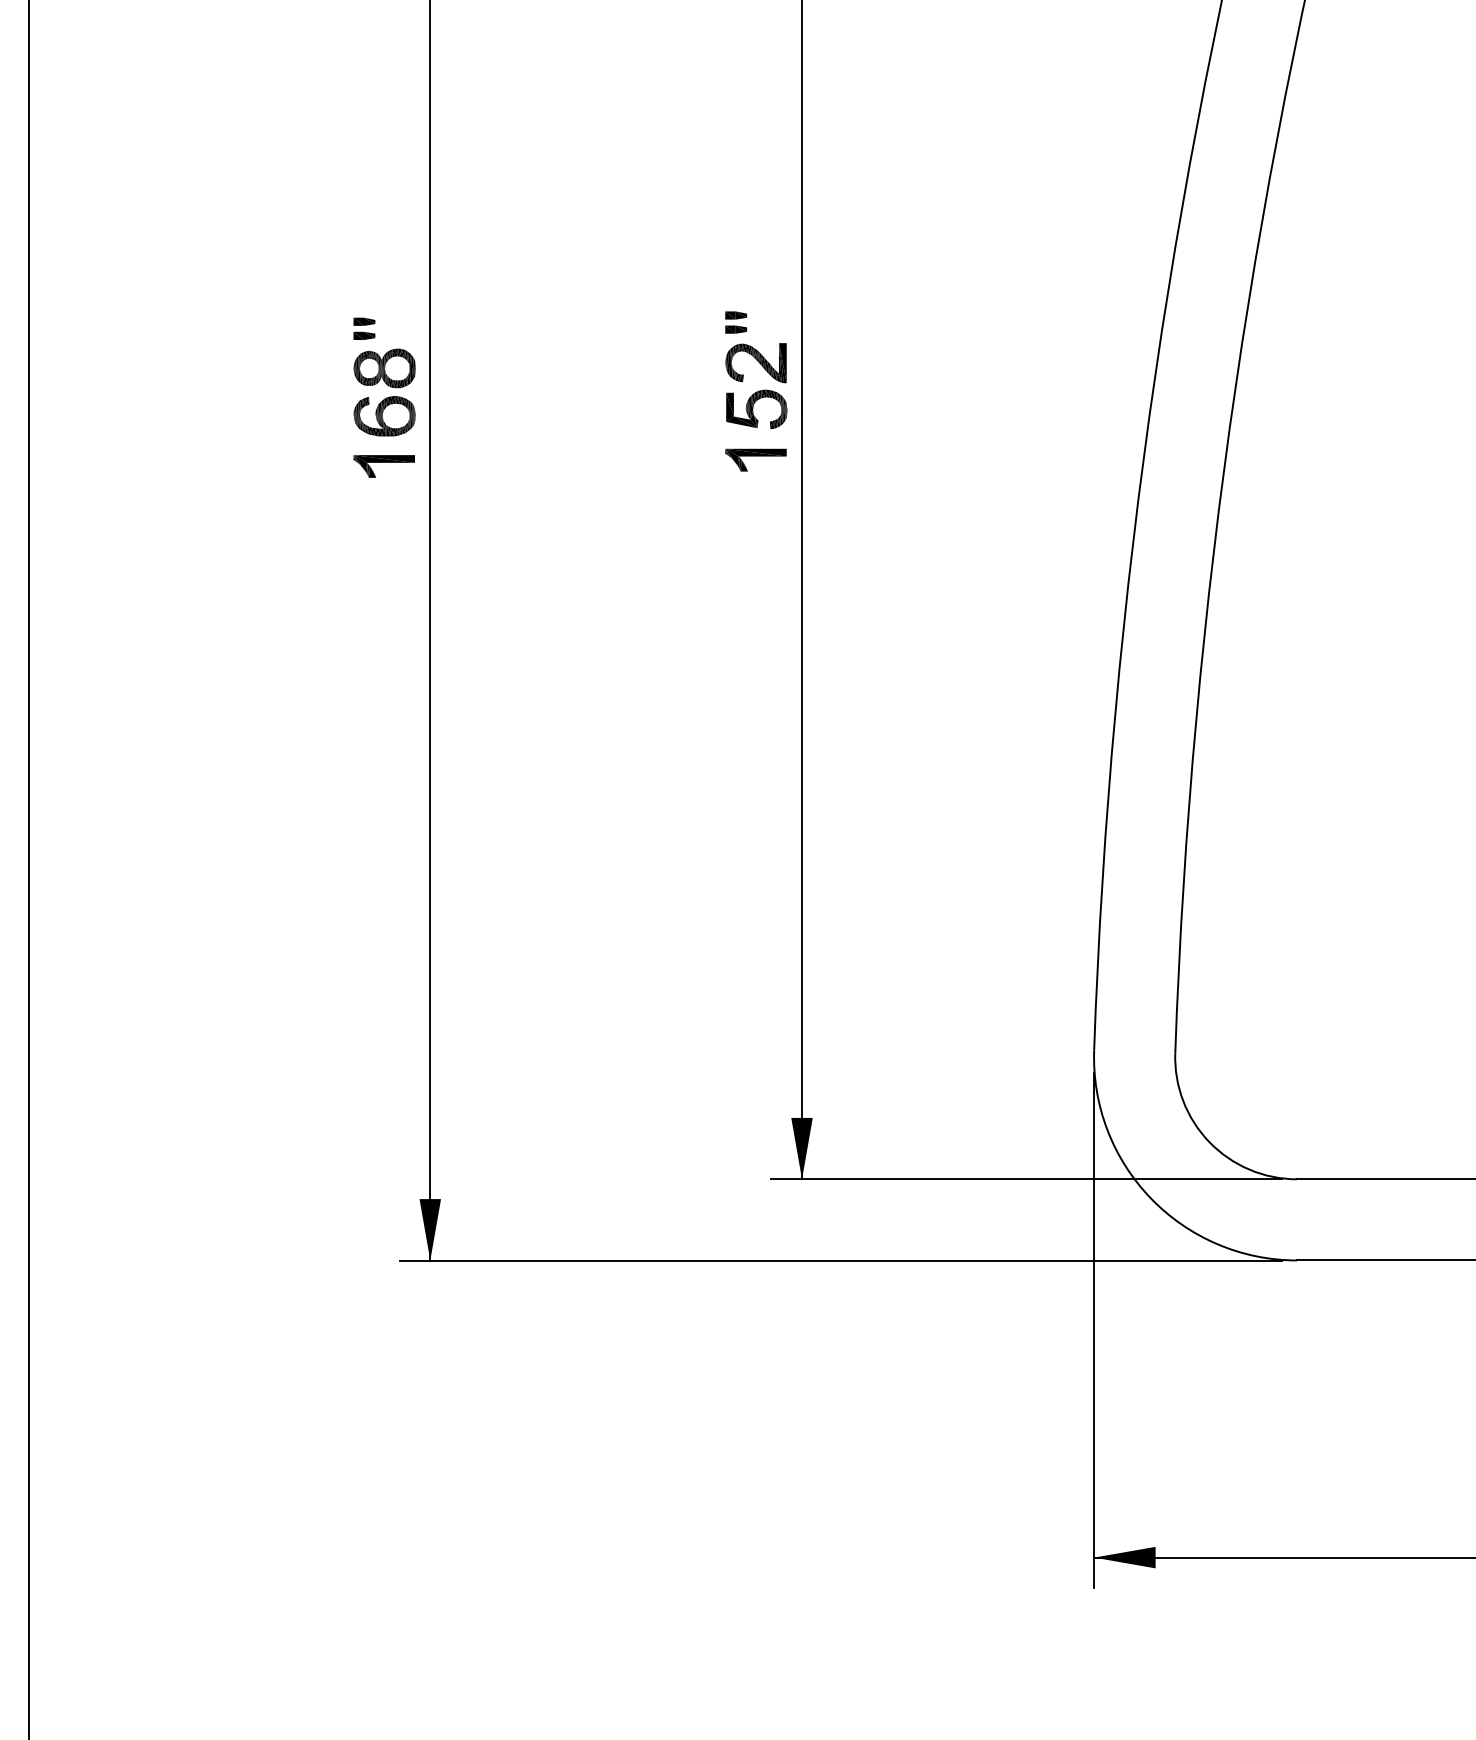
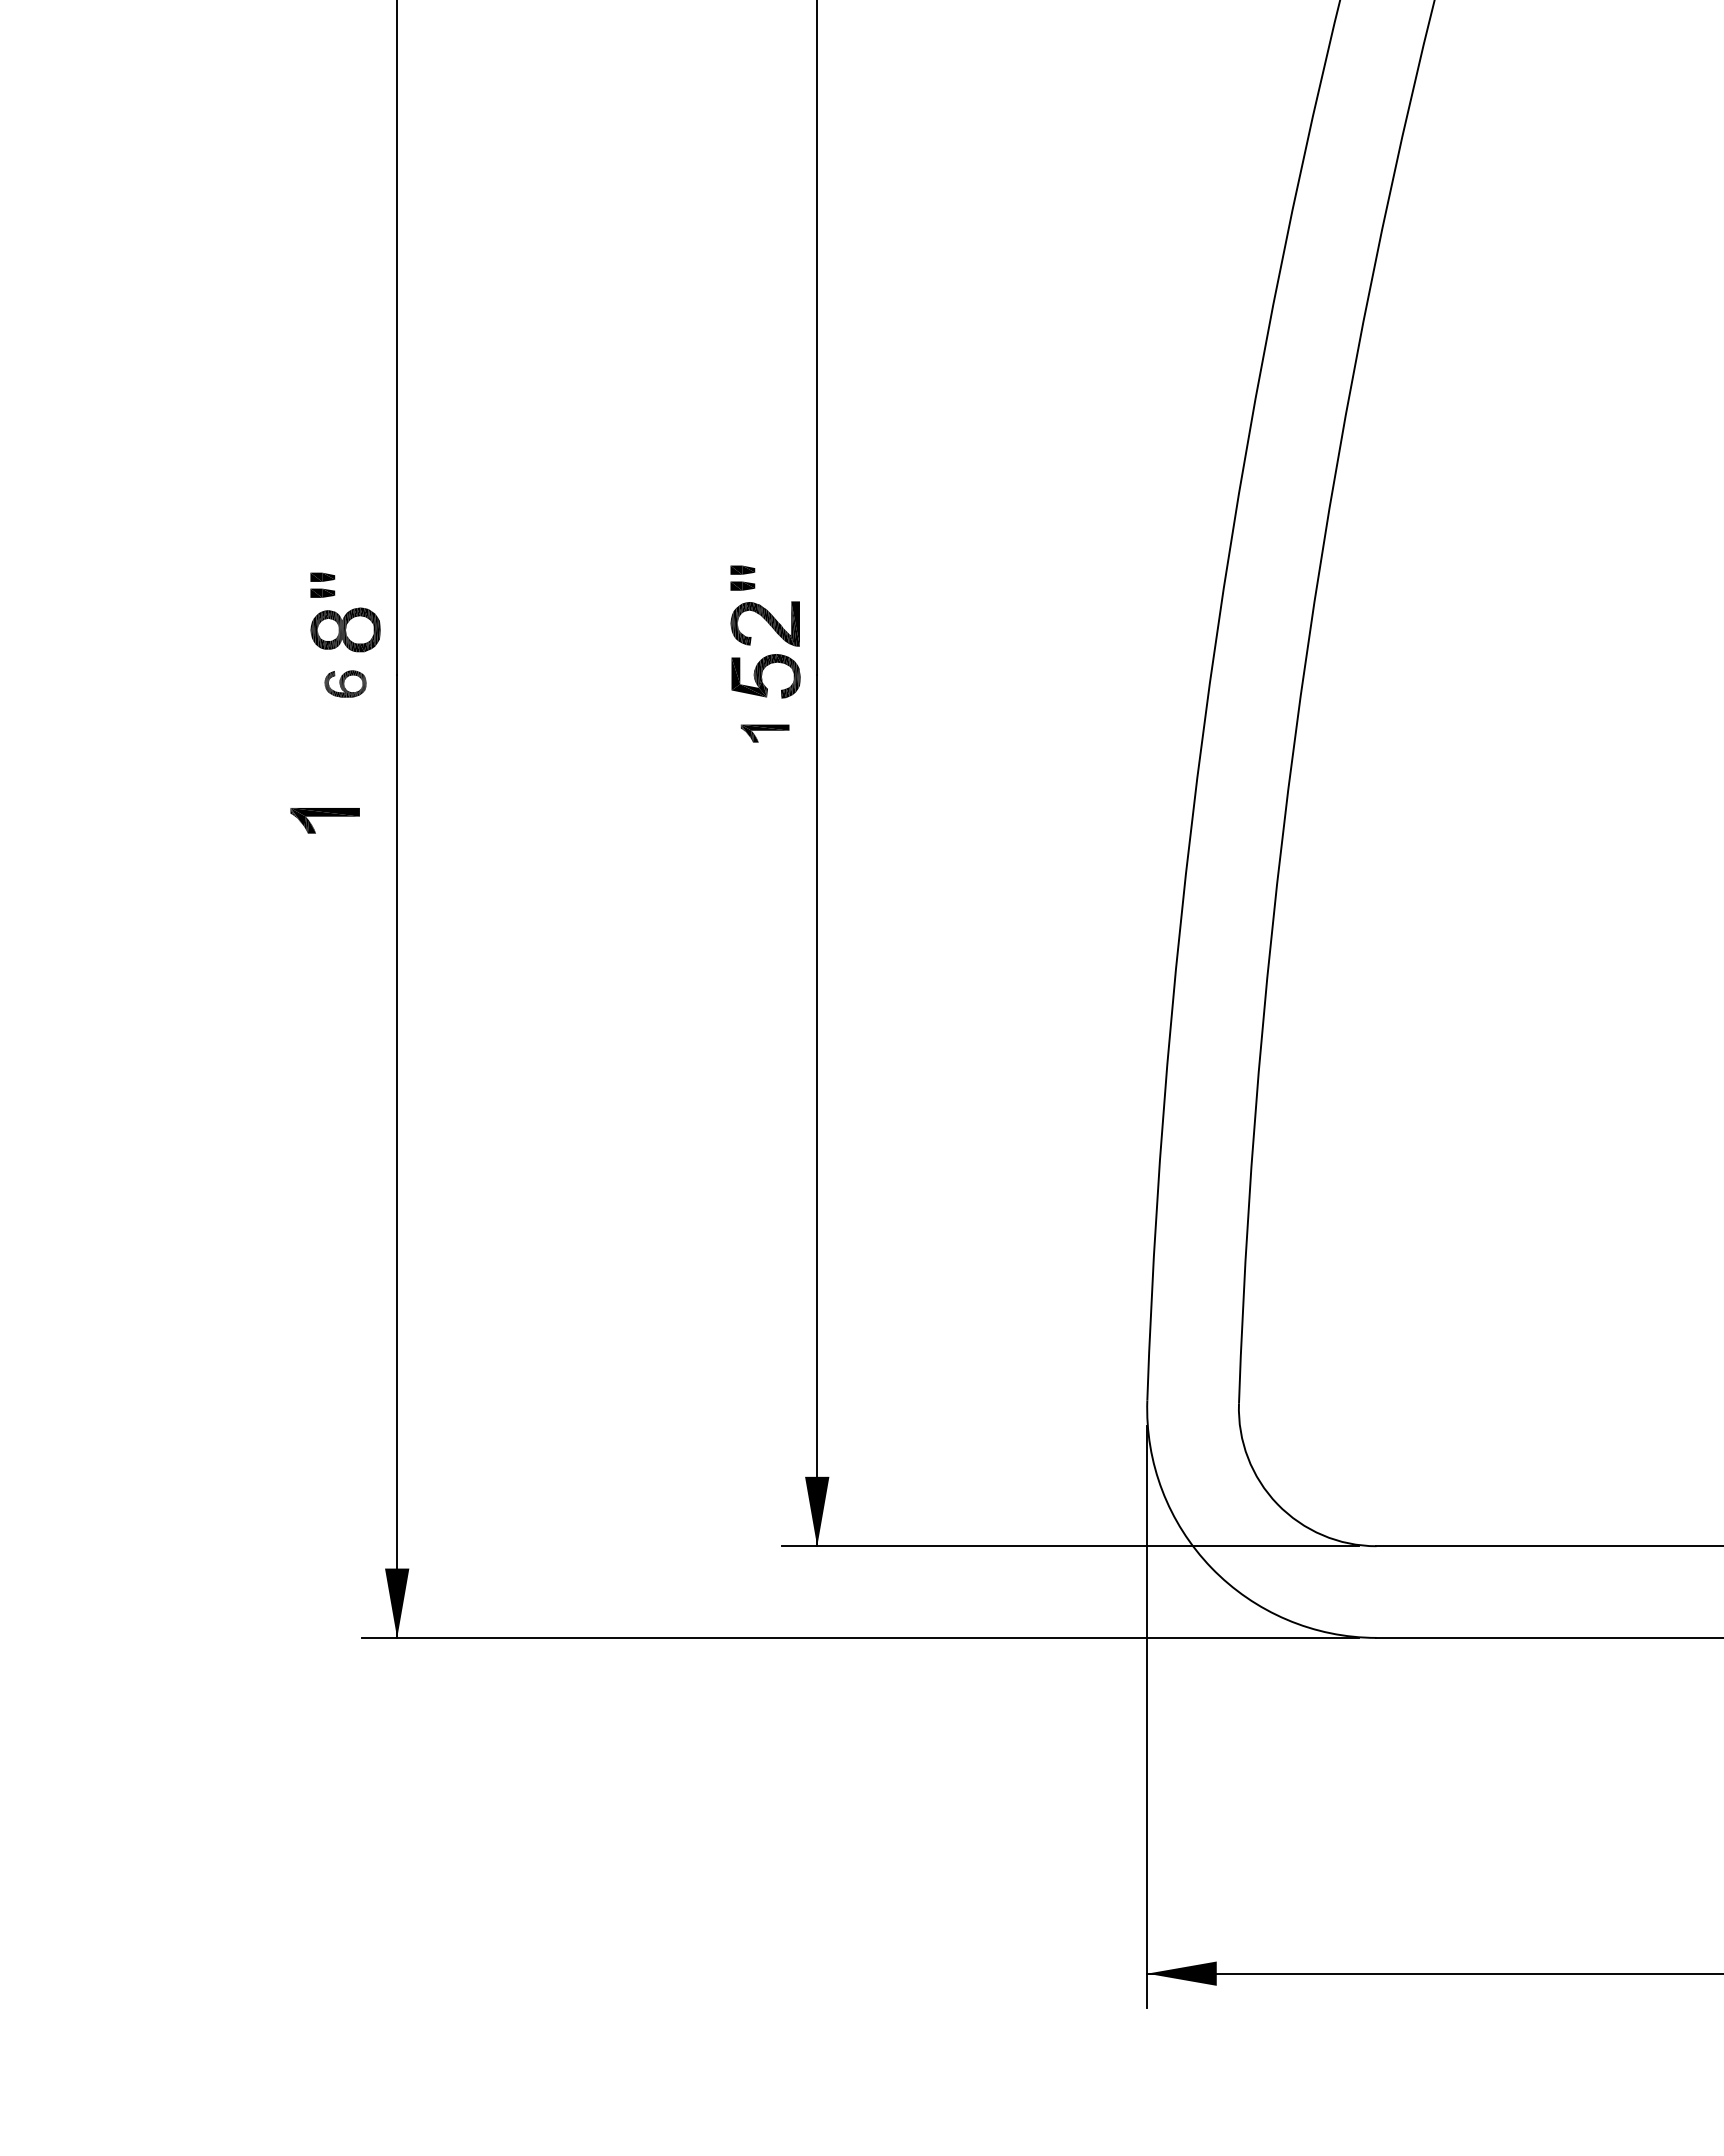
part: (384, 415) -> (345, 683), size x0.6
part: (755, 460) -> (764, 733), size x0.7
part: (383, 466) -> (324, 820), moved

